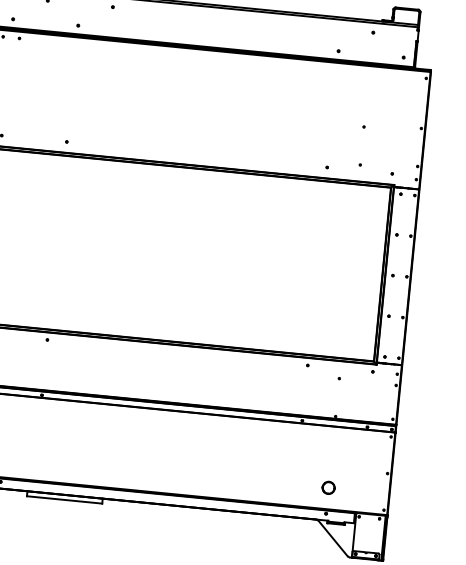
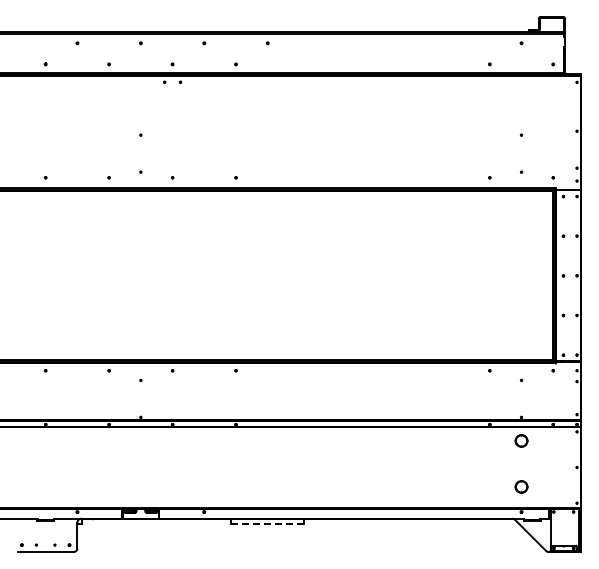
part: (333, 440) -> (521, 440), added
line: (64, 499) -> (267, 523), solid -> dashed

